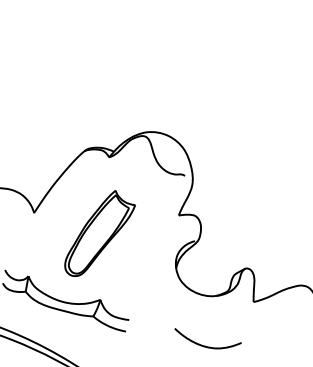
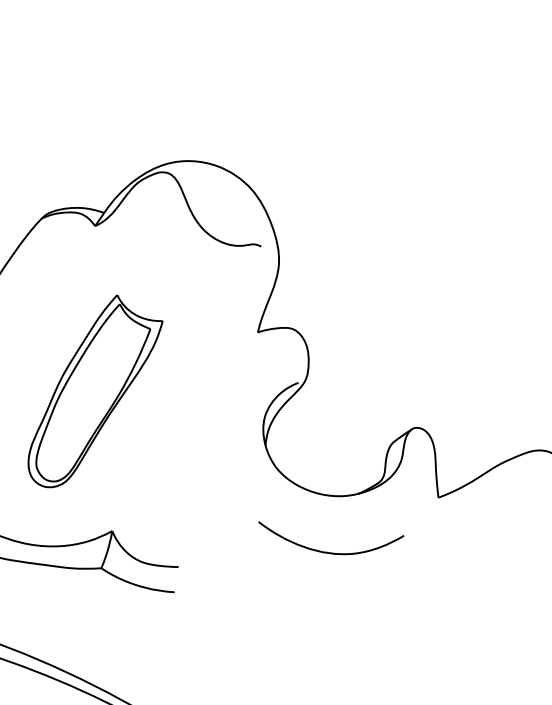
curve: (205, 345) -> (328, 550), moved

